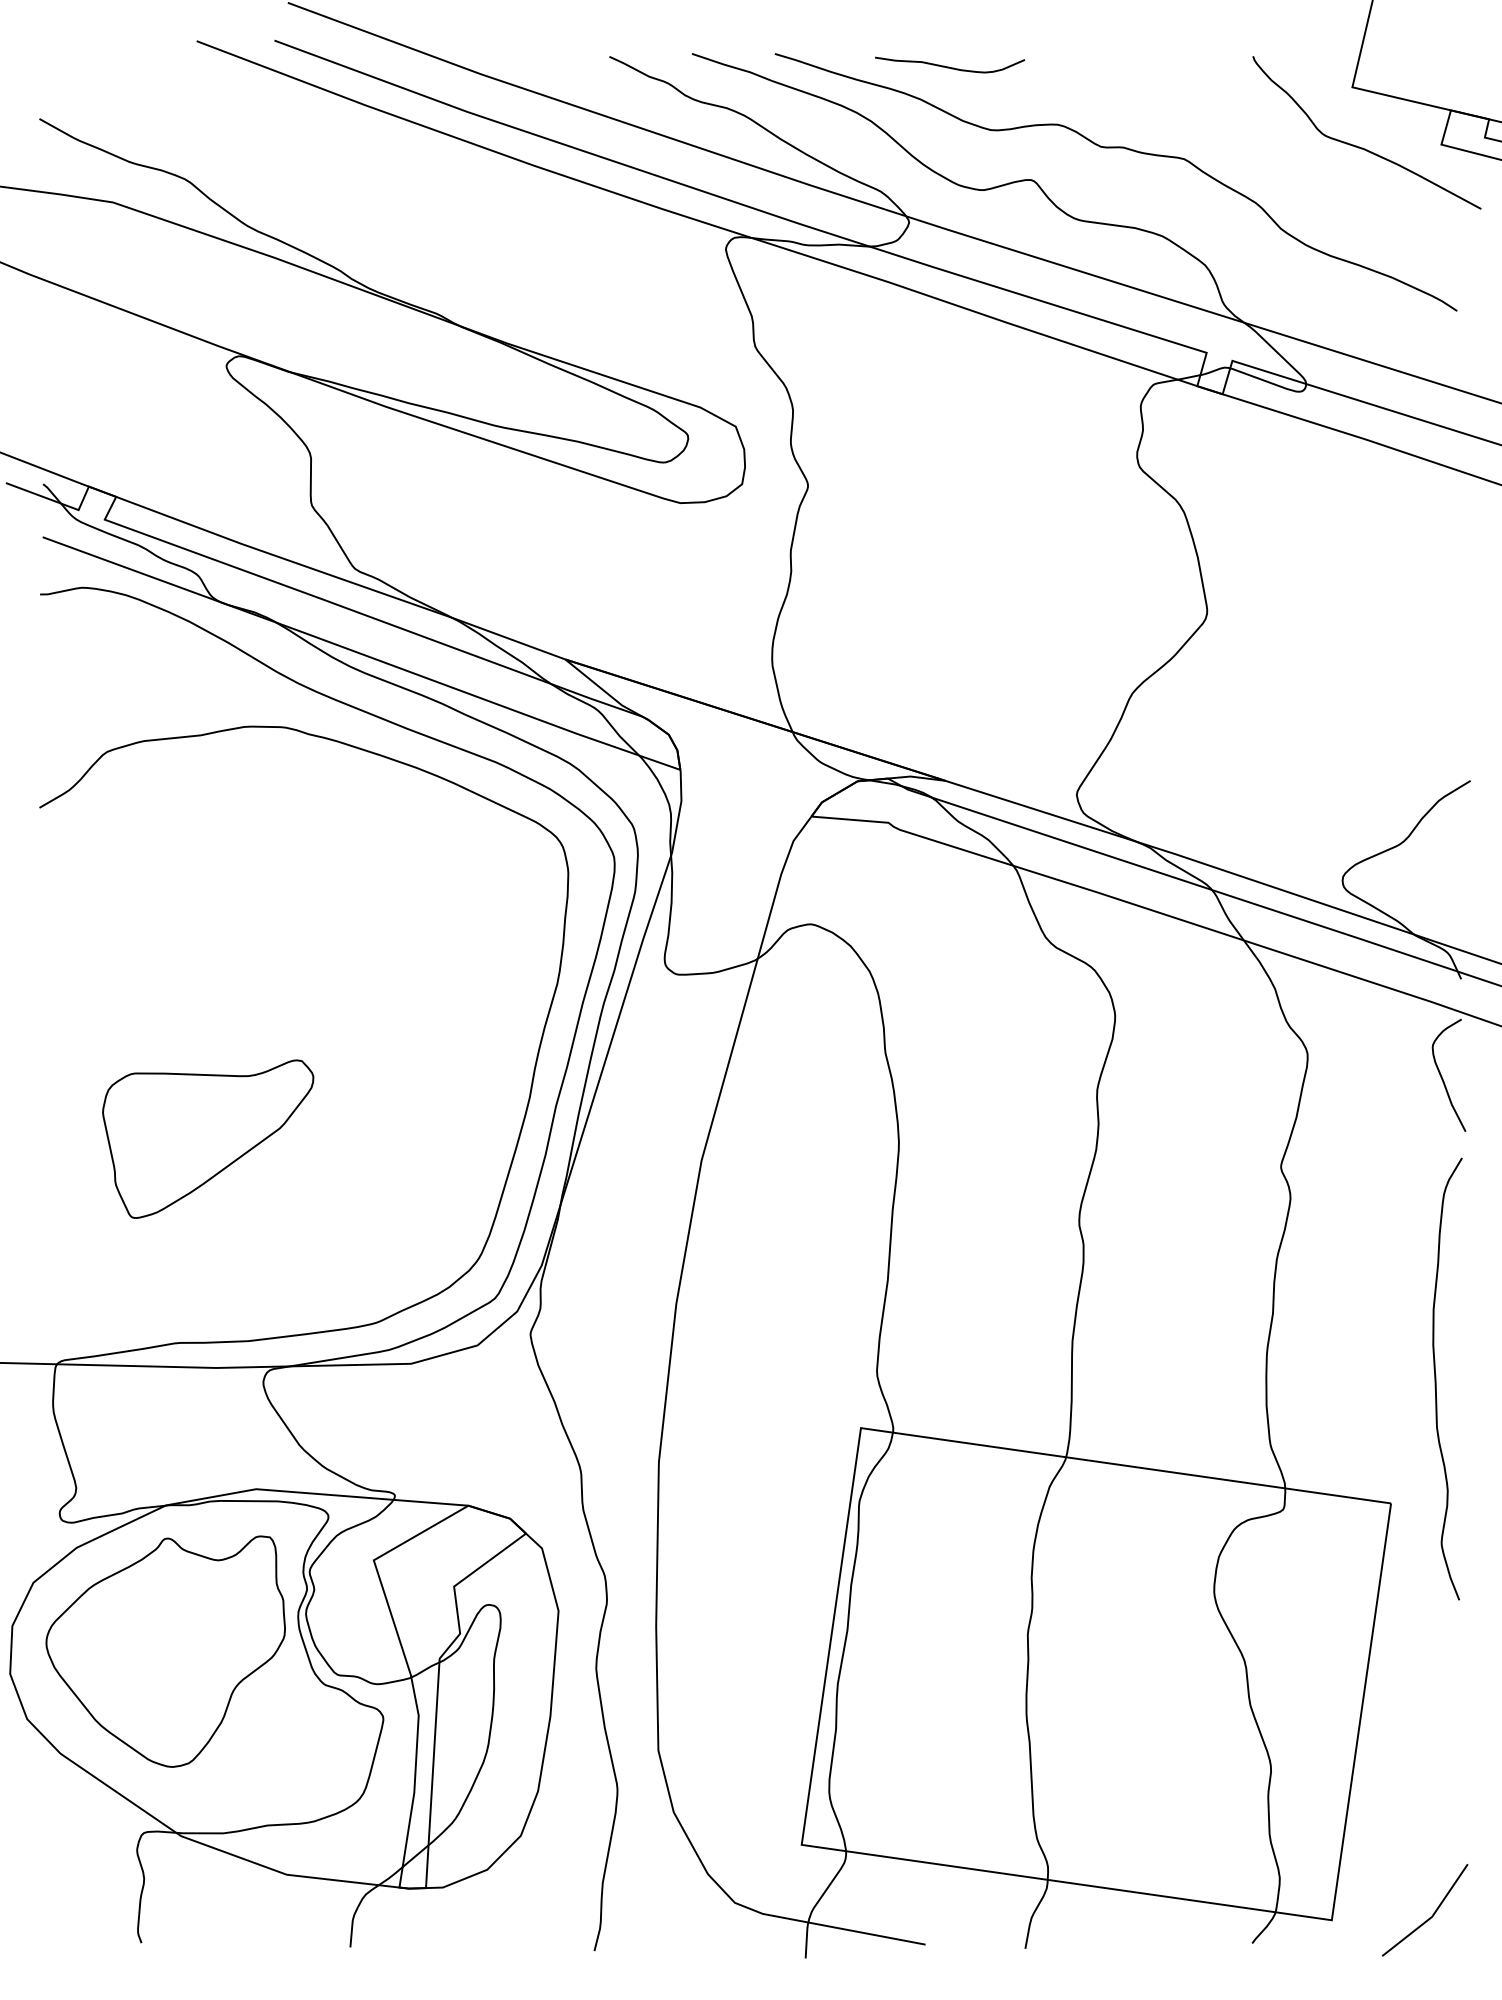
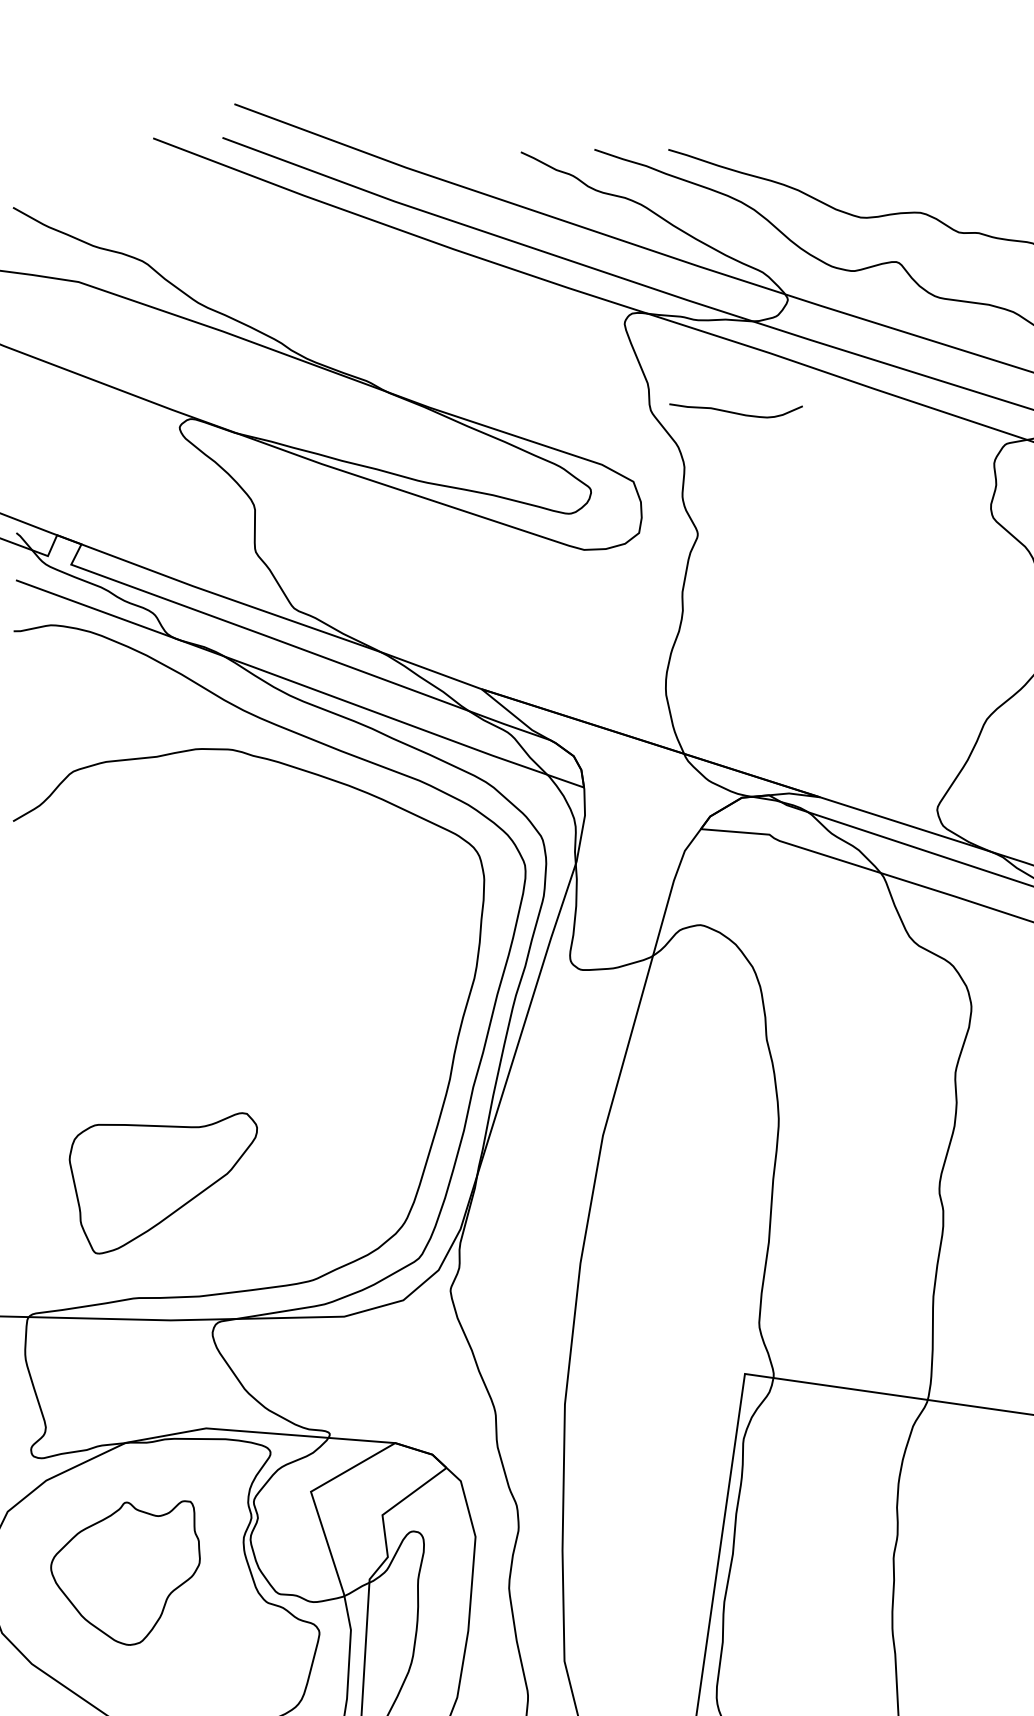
curve: (949, 66) -> (735, 412), moved
part: (208, 1138) -> (163, 1182), moved
part: (165, 1651) -> (125, 1572), size x0.7

